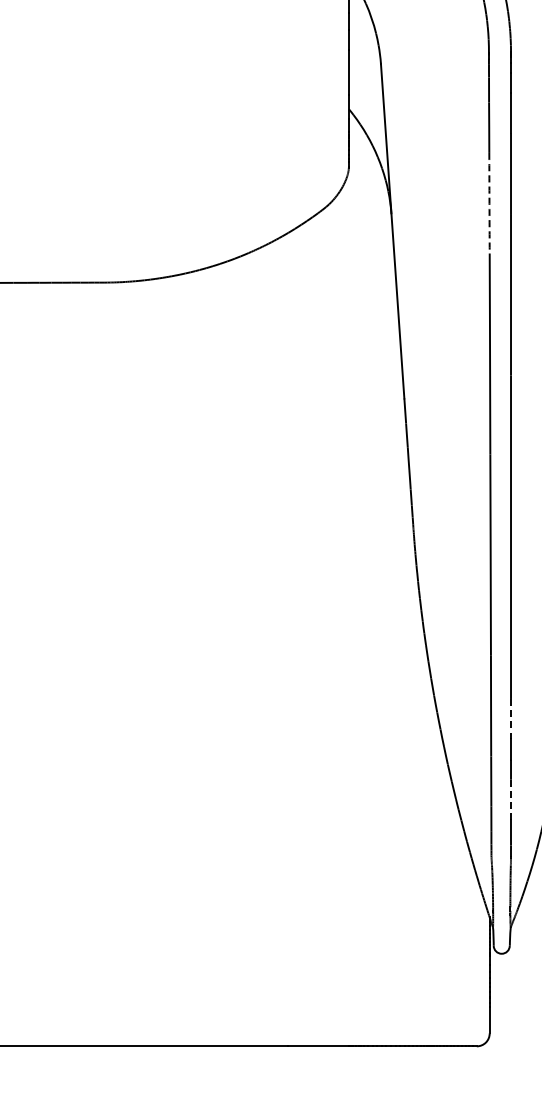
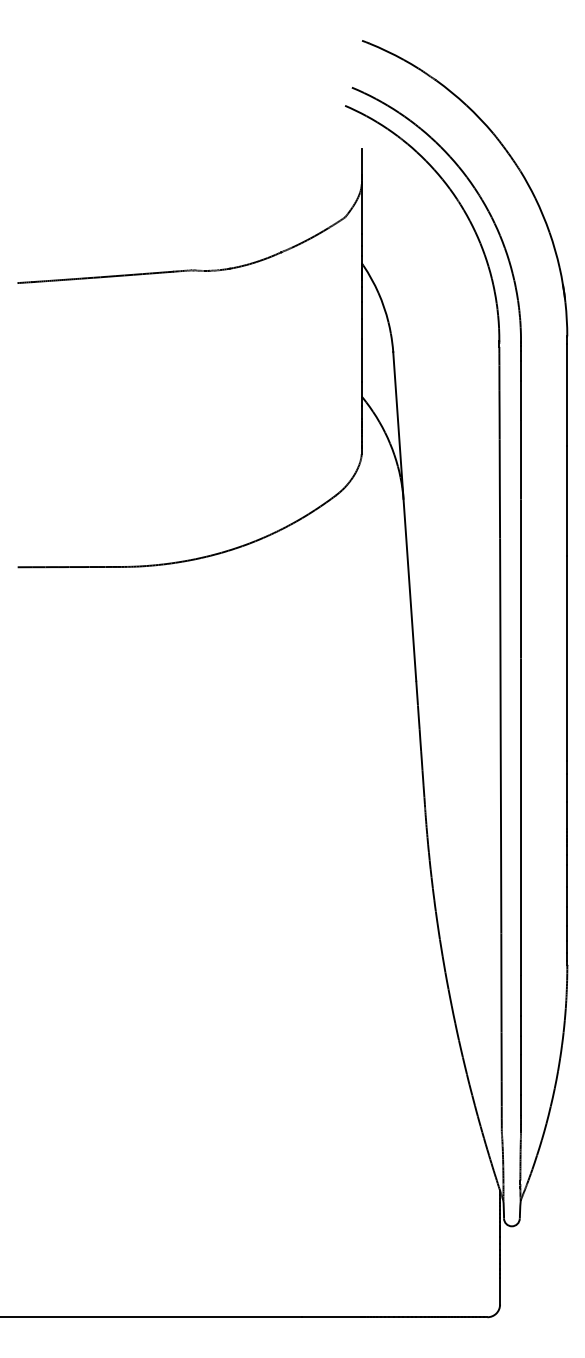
arc: (489, 202) -> (499, 488), dashed -> solid
line: (511, 718) -> (521, 995), dashed -> solid
line: (511, 800) -> (521, 1075), dashed -> solid

